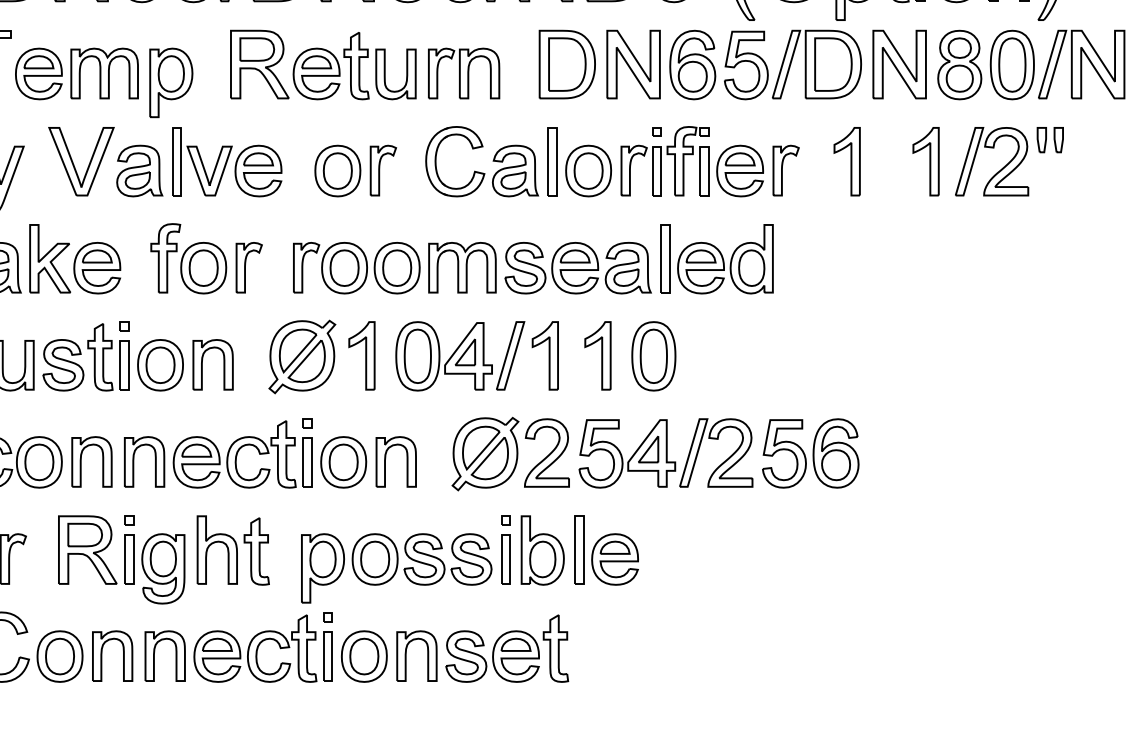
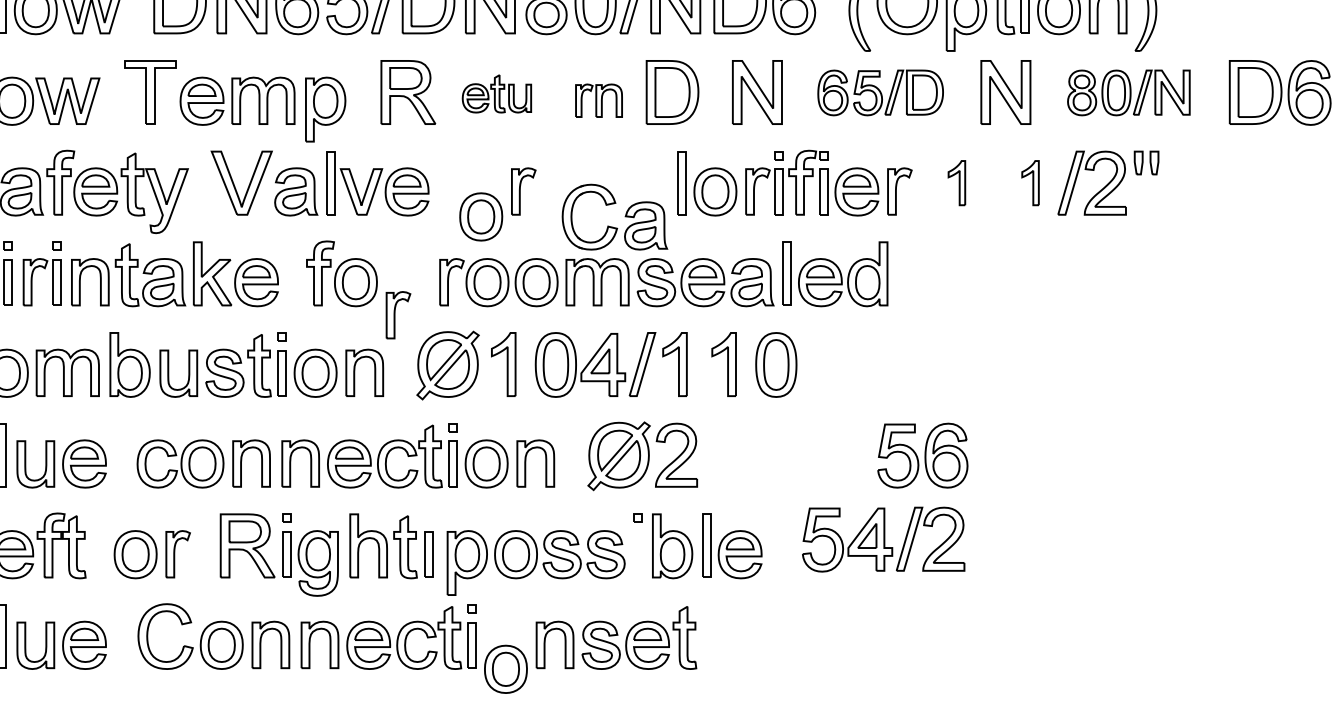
part: (567, 64) -> (672, 92), moved
part: (765, 64) -> (880, 92), size x0.7
part: (1030, 64) -> (1128, 92), size x0.7
part: (354, 65) -> (496, 93), size x0.6
part: (463, 73) -> (598, 100), size x0.7
part: (492, 160) -> (624, 216), moved
part: (846, 160) -> (956, 182), size x0.7
part: (926, 160) -> (1030, 182), size x0.7
part: (338, 170) -> (481, 216), moved
part: (249, 268) -> (398, 315), moved
part: (665, 453) -> (883, 539), moved
part: (505, 559) -> (428, 554), moved
part: (363, 655) -> (505, 668), moved

